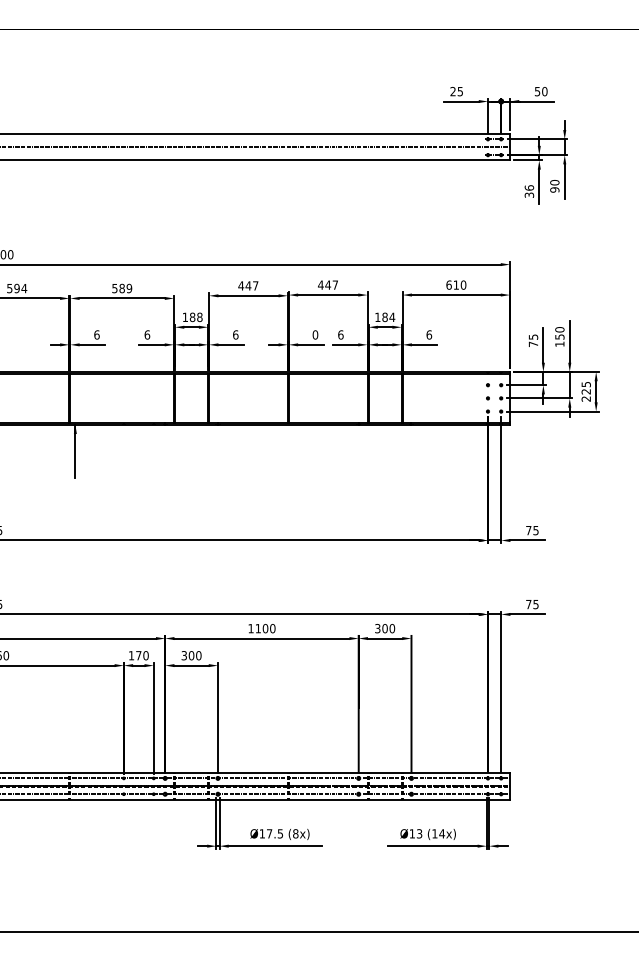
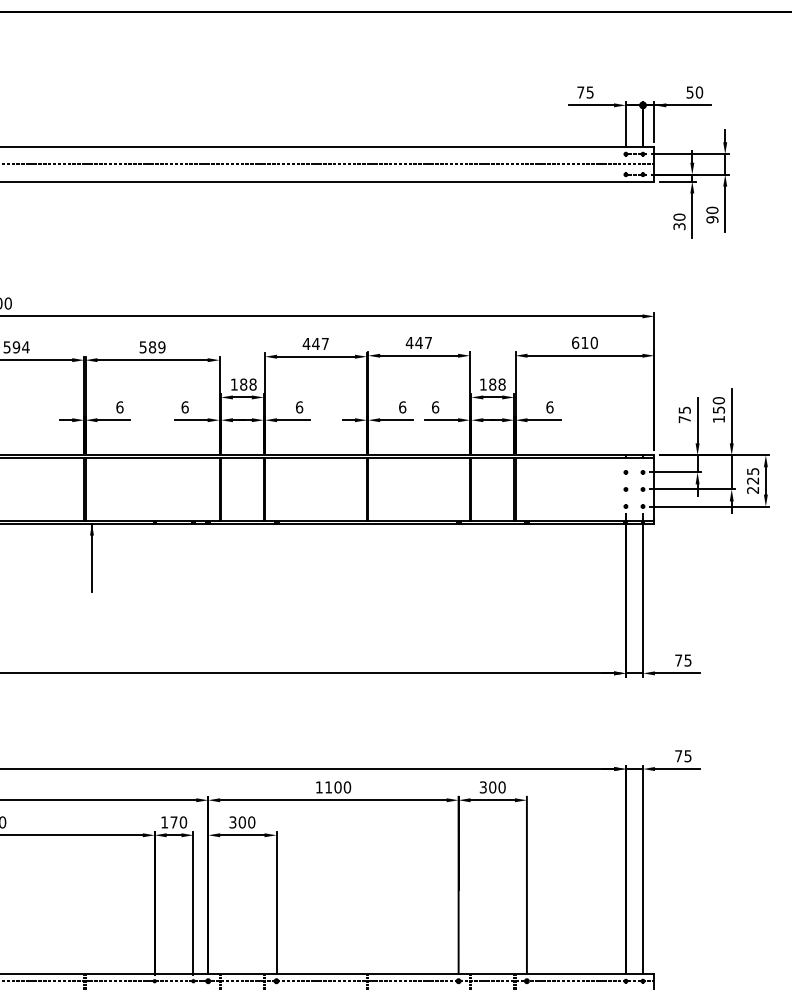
text: (452, 91) -> (579, 92), 25 -> 75
text: (528, 187) -> (678, 216), 36 -> 30
text: (392, 317) -> (502, 384), 184 -> 188
text: (315, 334) -> (402, 406), 0 -> 6

